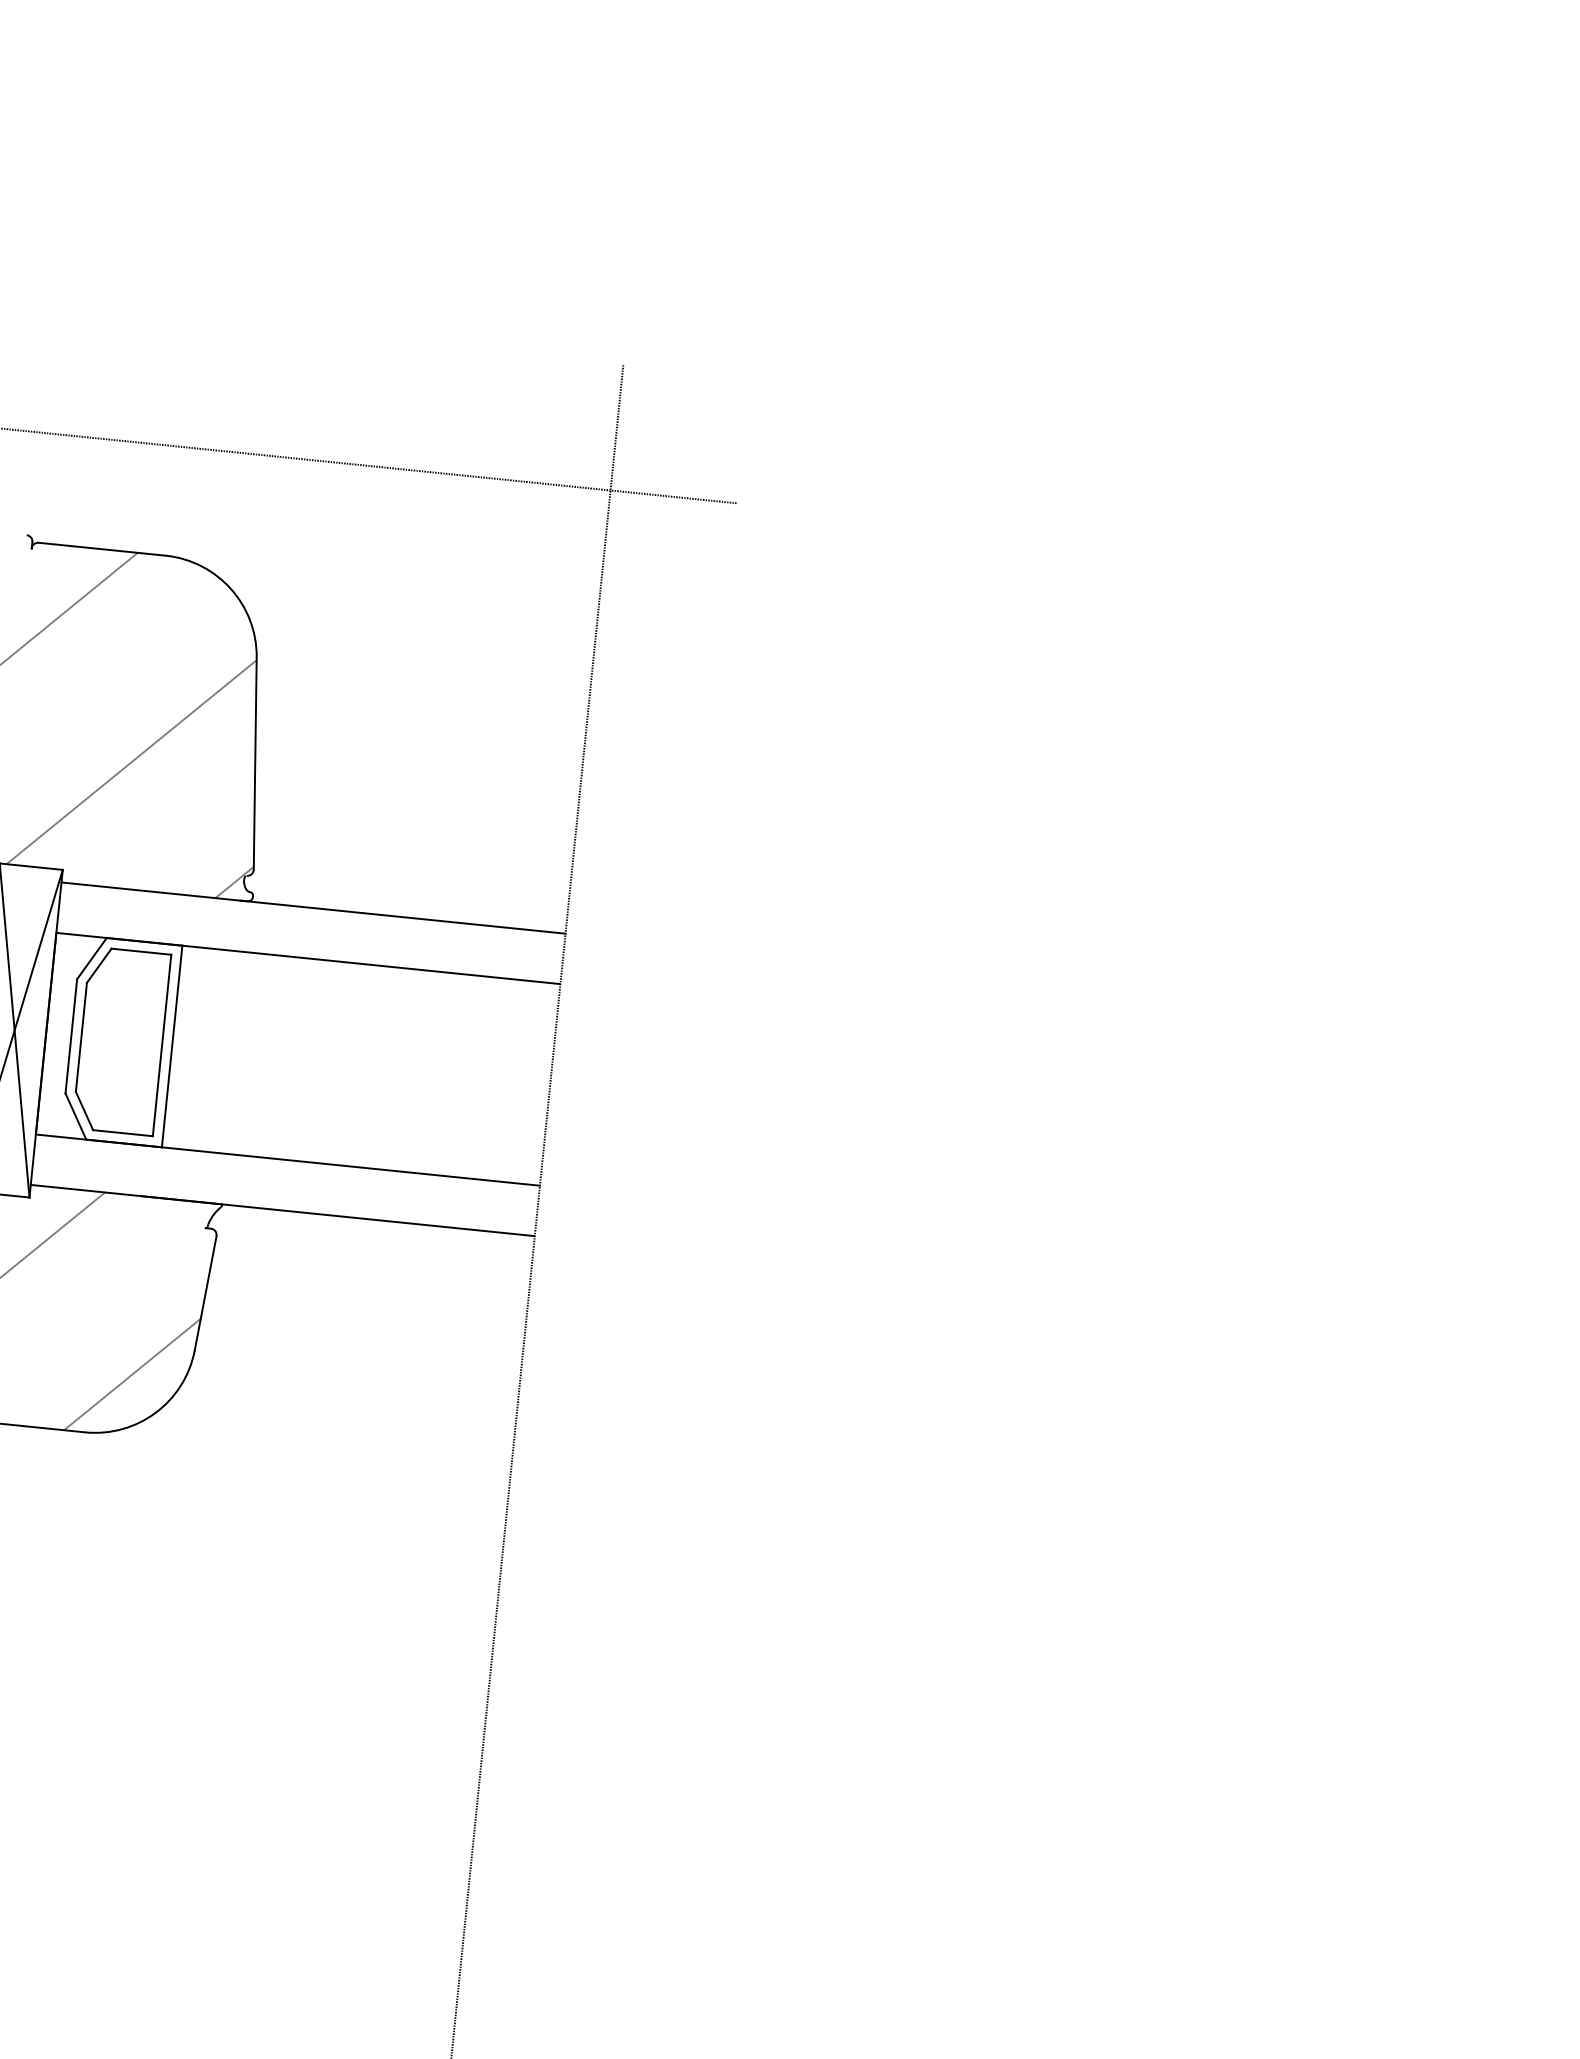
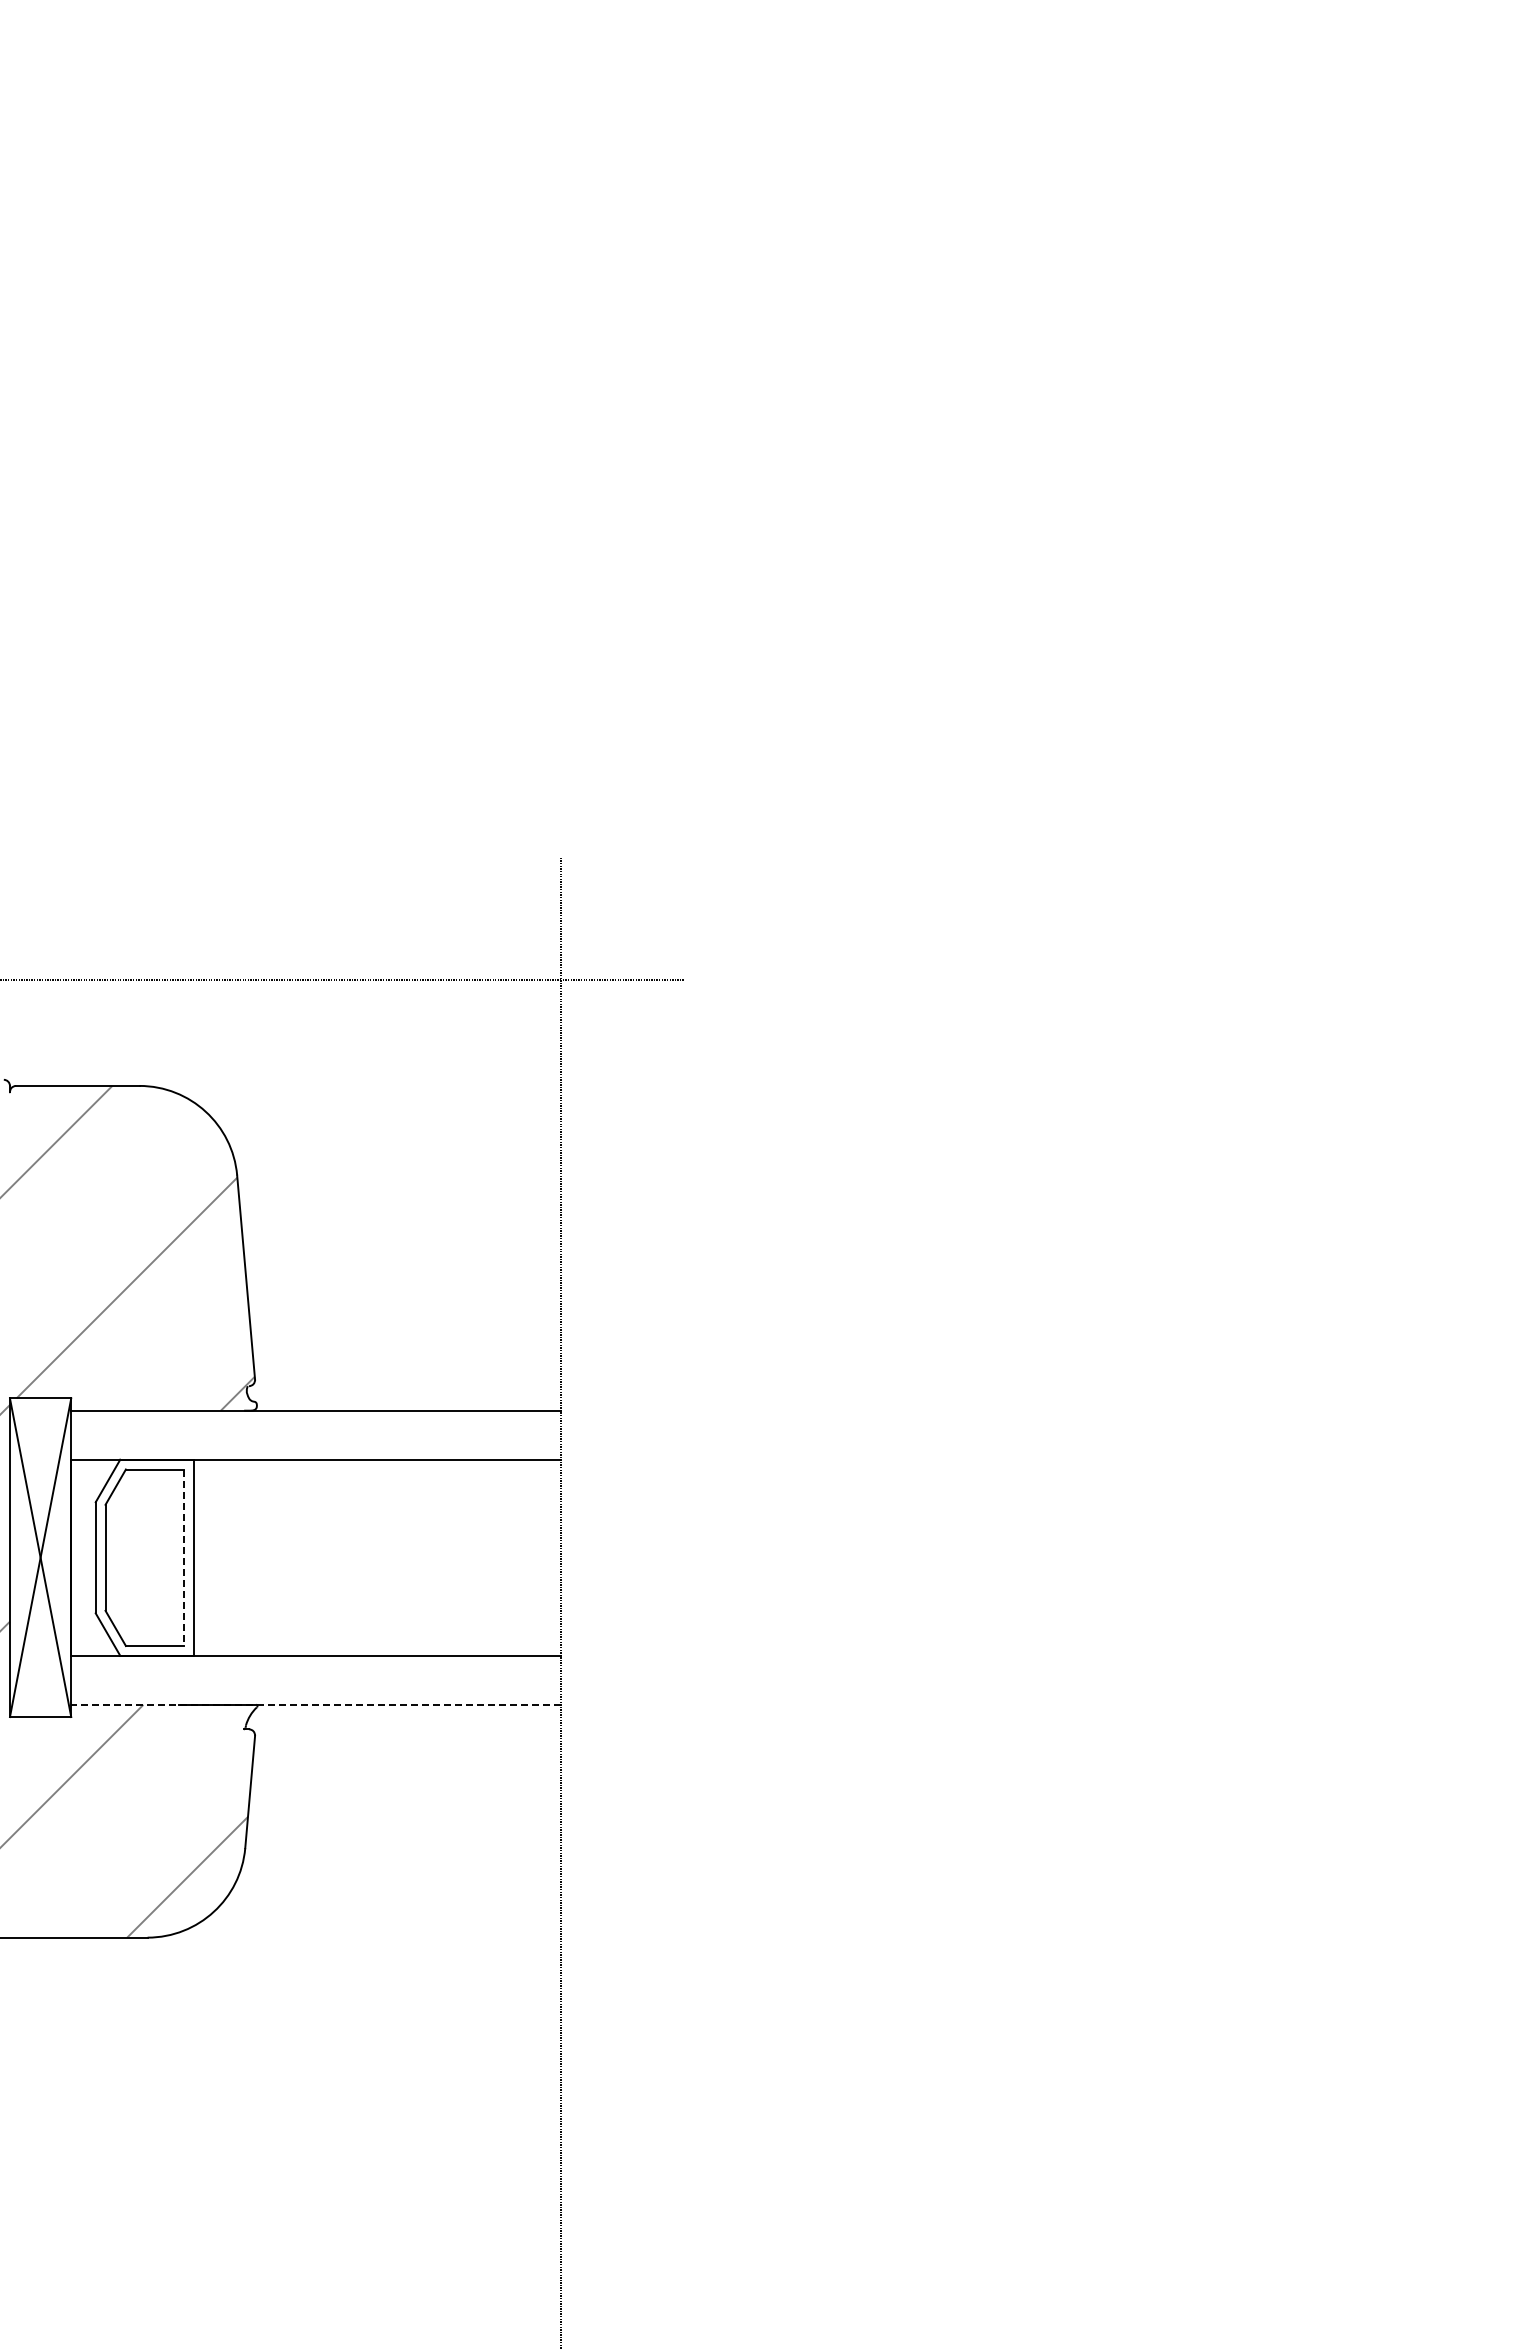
line: (161, 1046) -> (183, 1558), solid -> dashed
line: (281, 1210) -> (315, 1704), solid -> dashed

